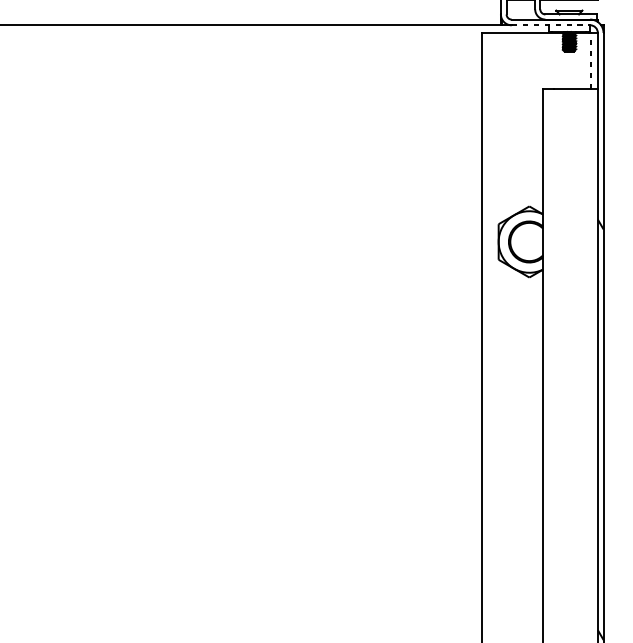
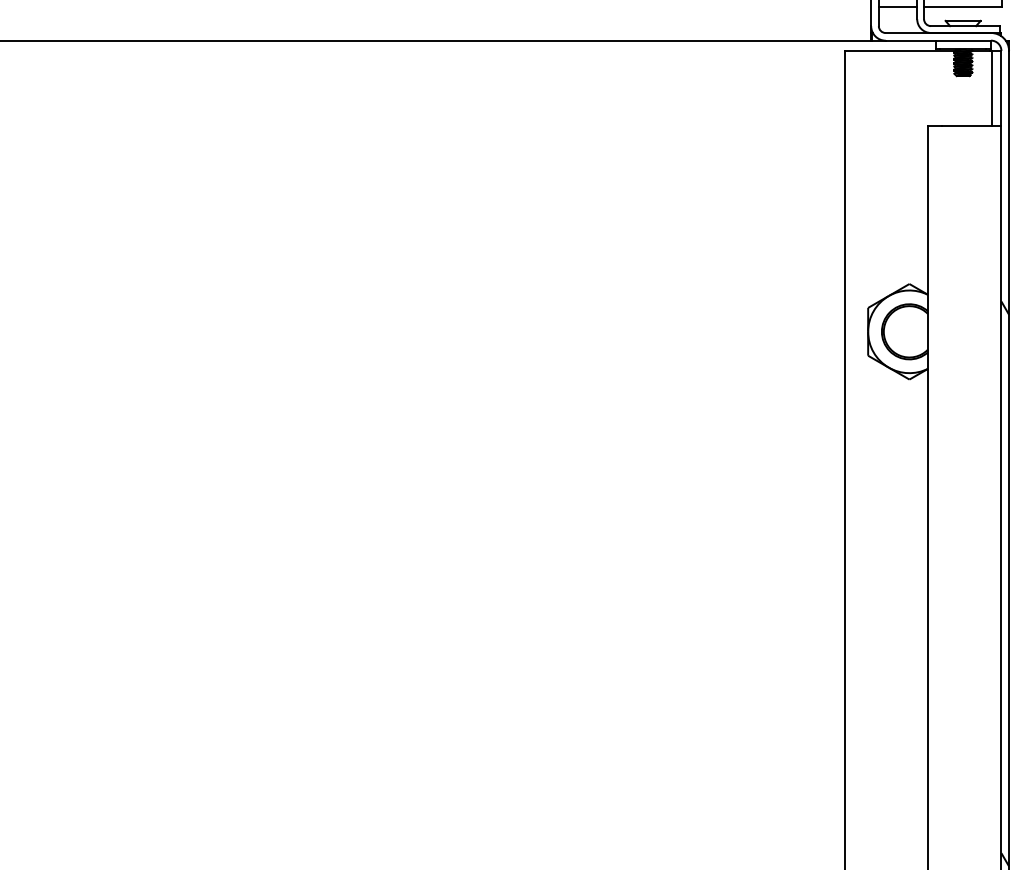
line: (551, 25) -> (938, 40), dashed -> solid
line: (591, 60) -> (992, 88), dashed -> solid

